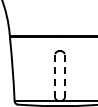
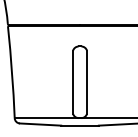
line: (55, 75) -> (73, 81), dashed -> solid
line: (64, 75) -> (86, 81), dashed -> solid

